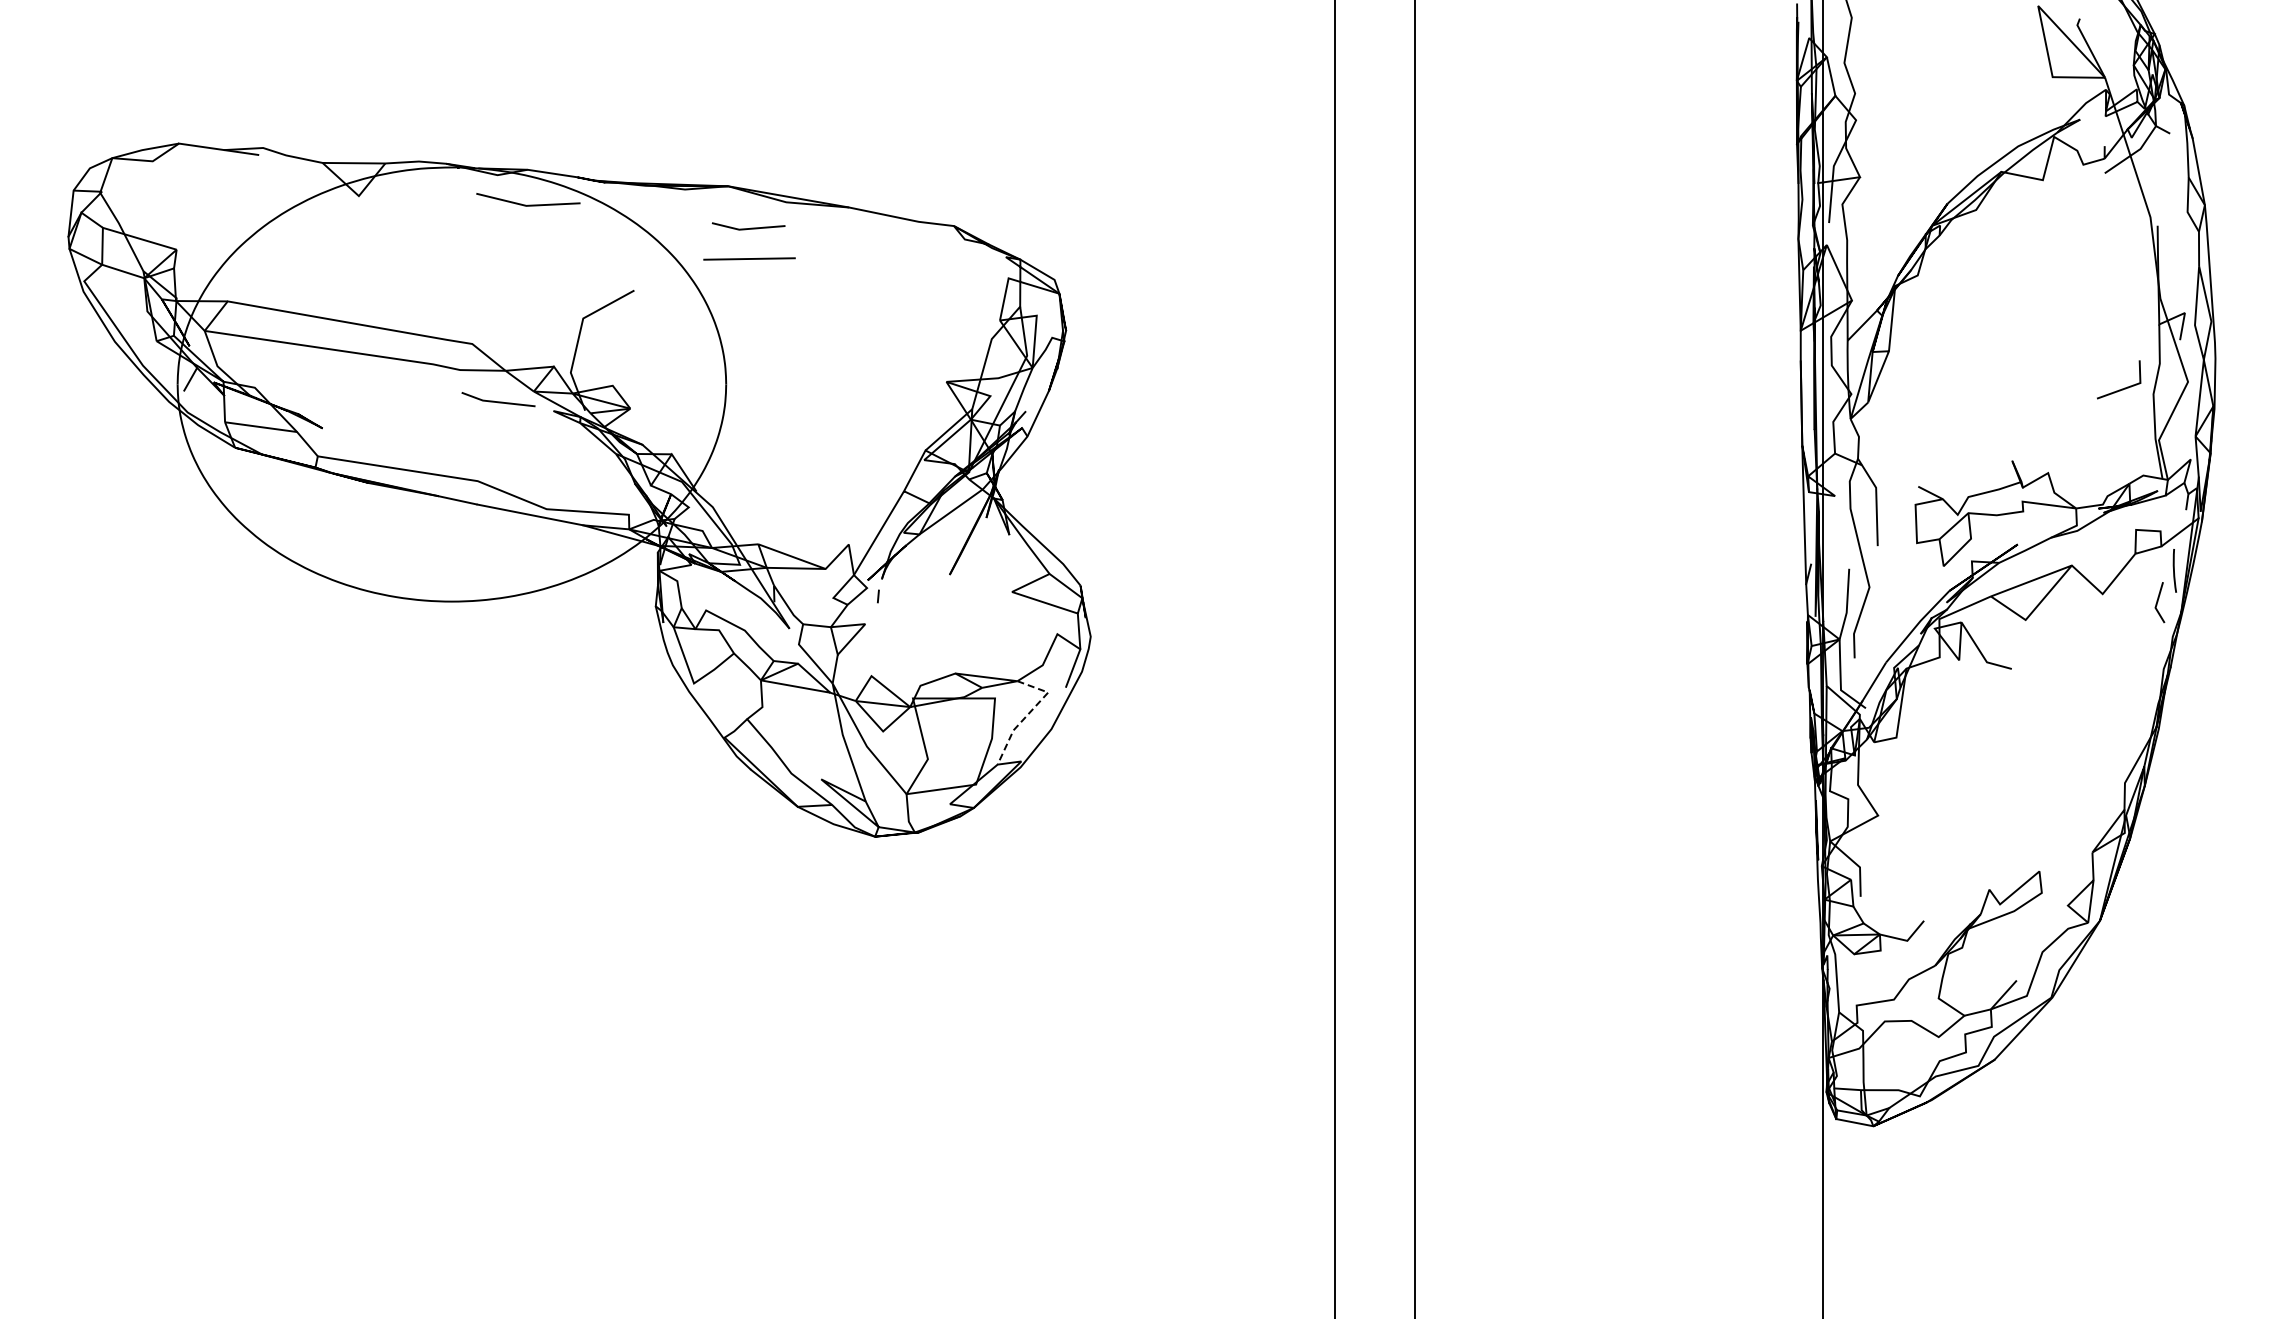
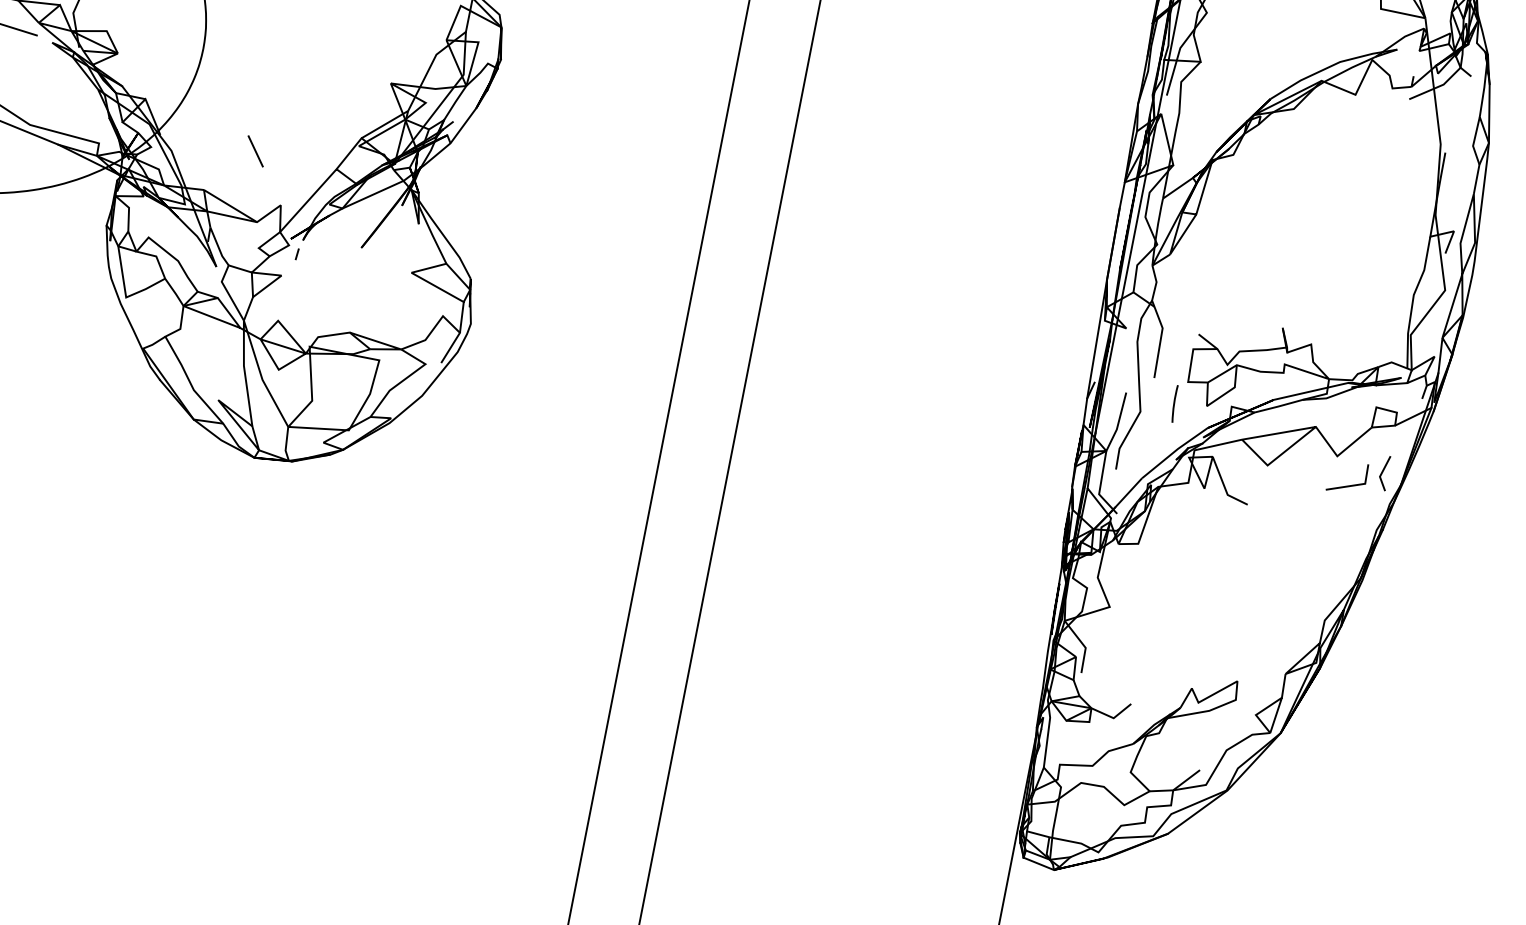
line: (2121, 388) -> (1348, 485), moved
line: (808, 488) -> (255, 150), added
line: (2057, 526) -> (1310, 391), added
line: (2174, 570) -> (1174, 403), moved
line: (1028, 713) -> (405, 378), dashed -> solid

